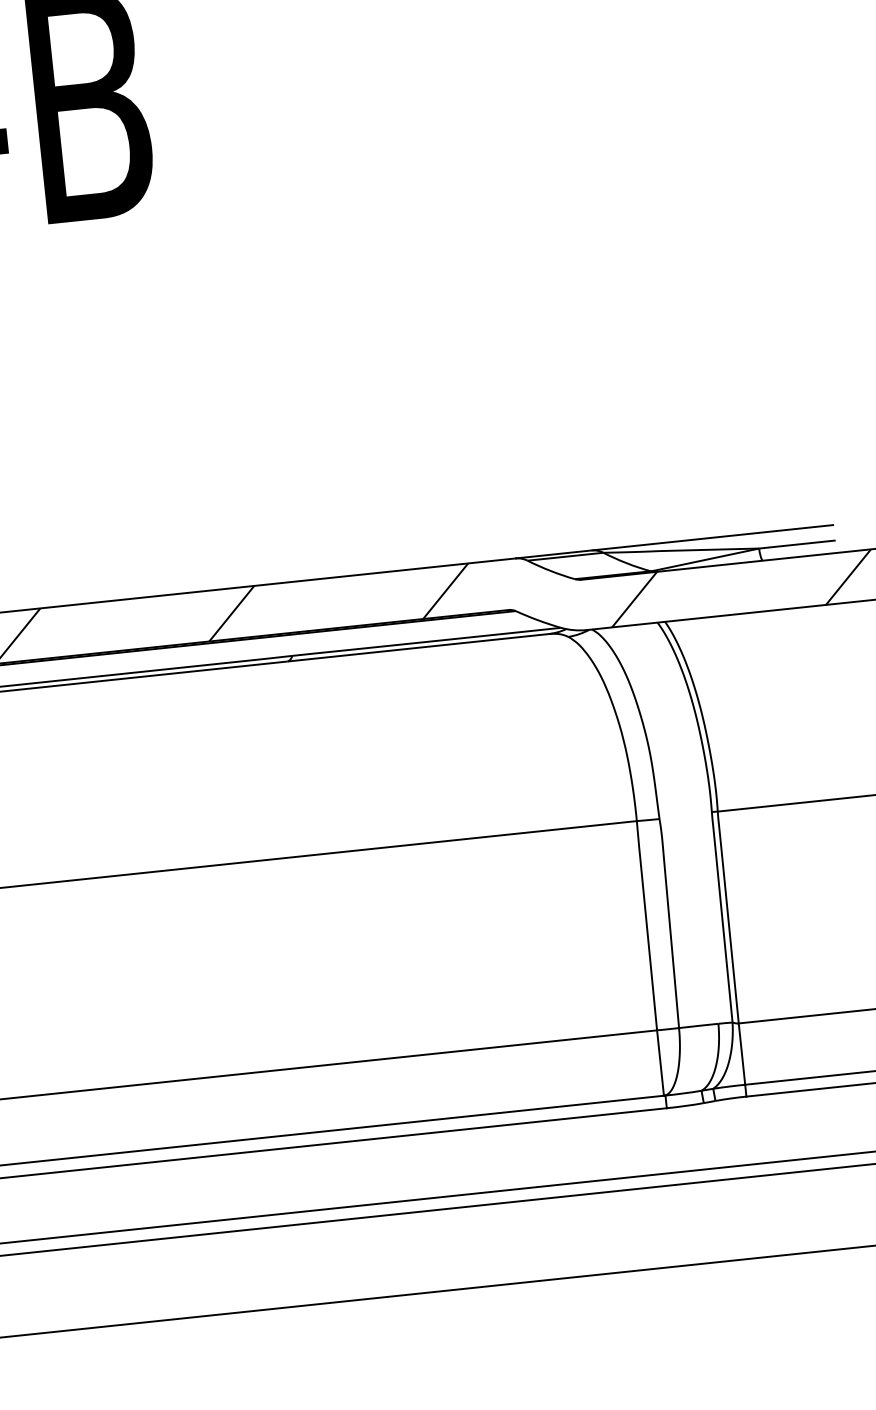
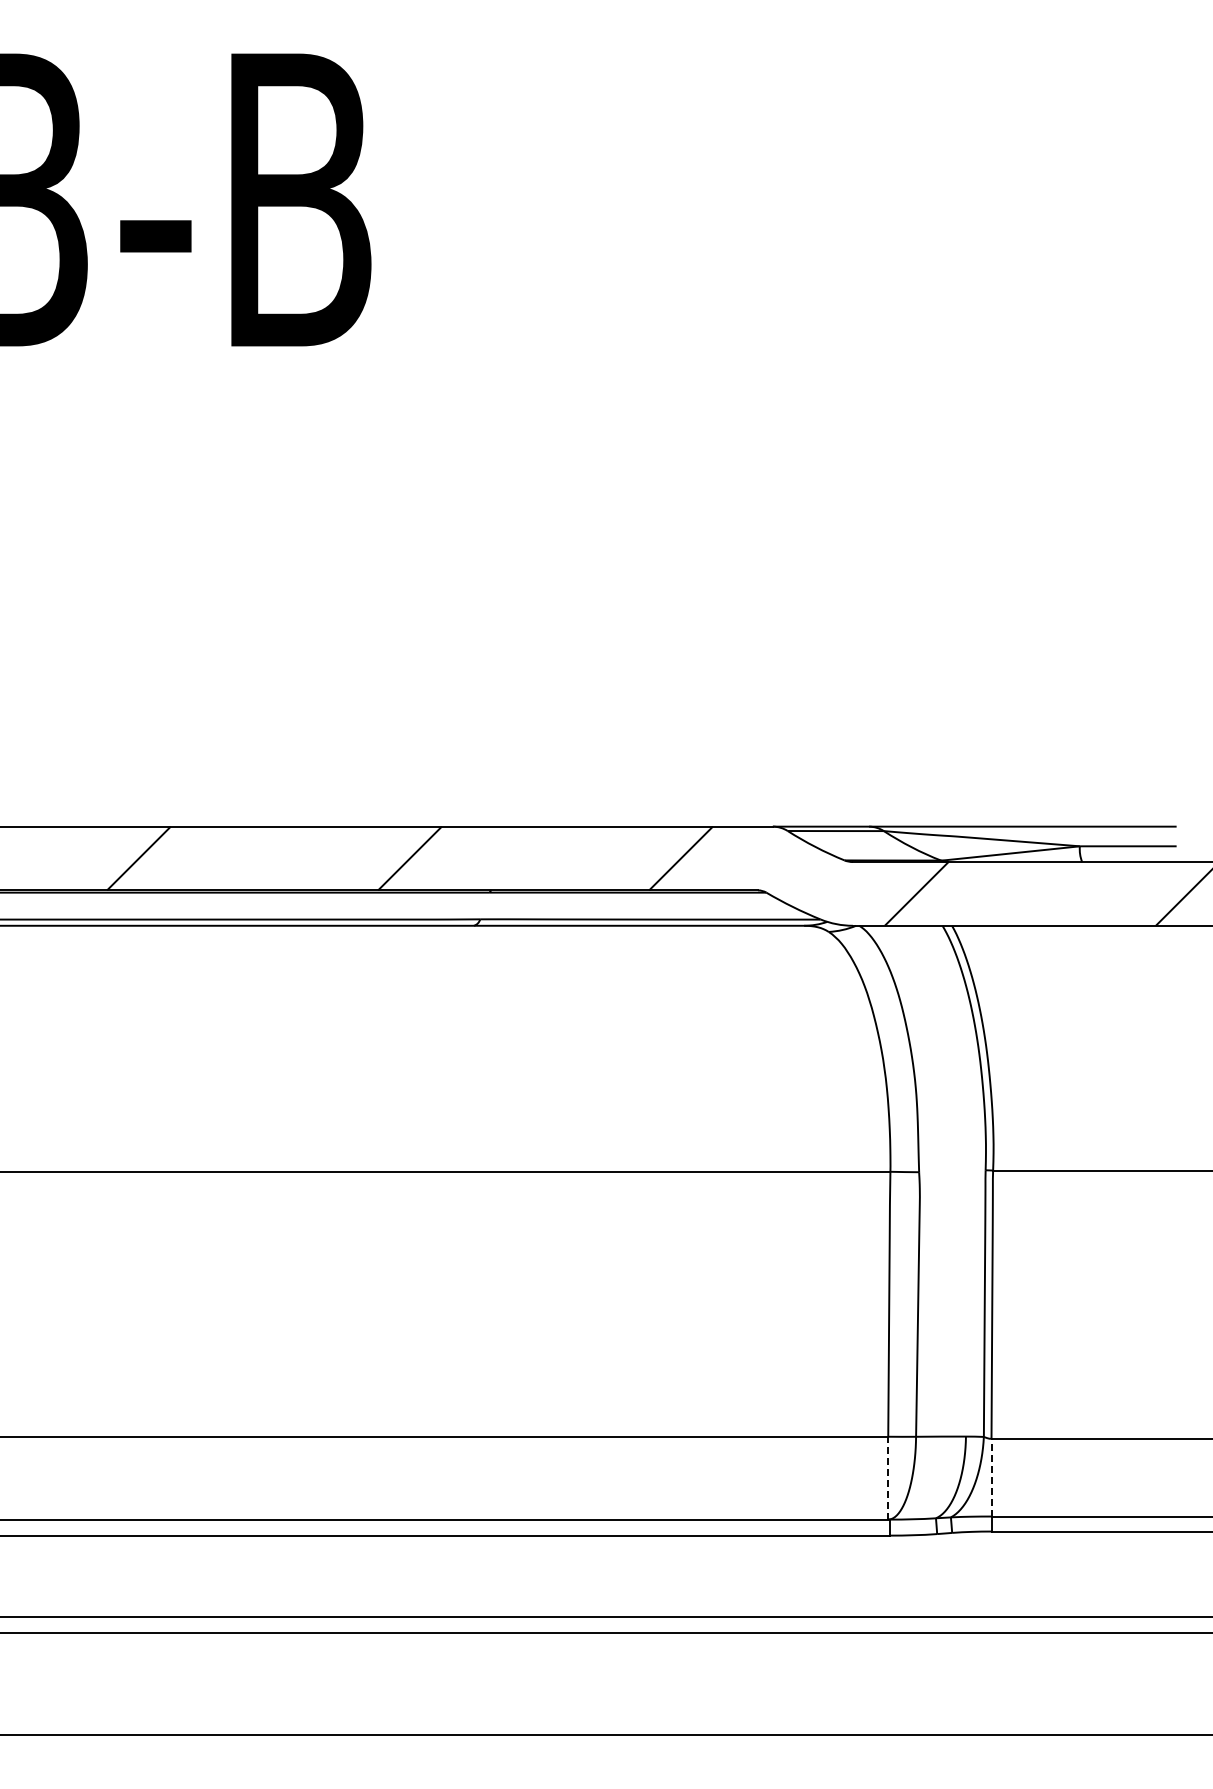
line: (741, 1053) -> (991, 1477), solid -> dashed
line: (660, 1062) -> (888, 1477), solid -> dashed

